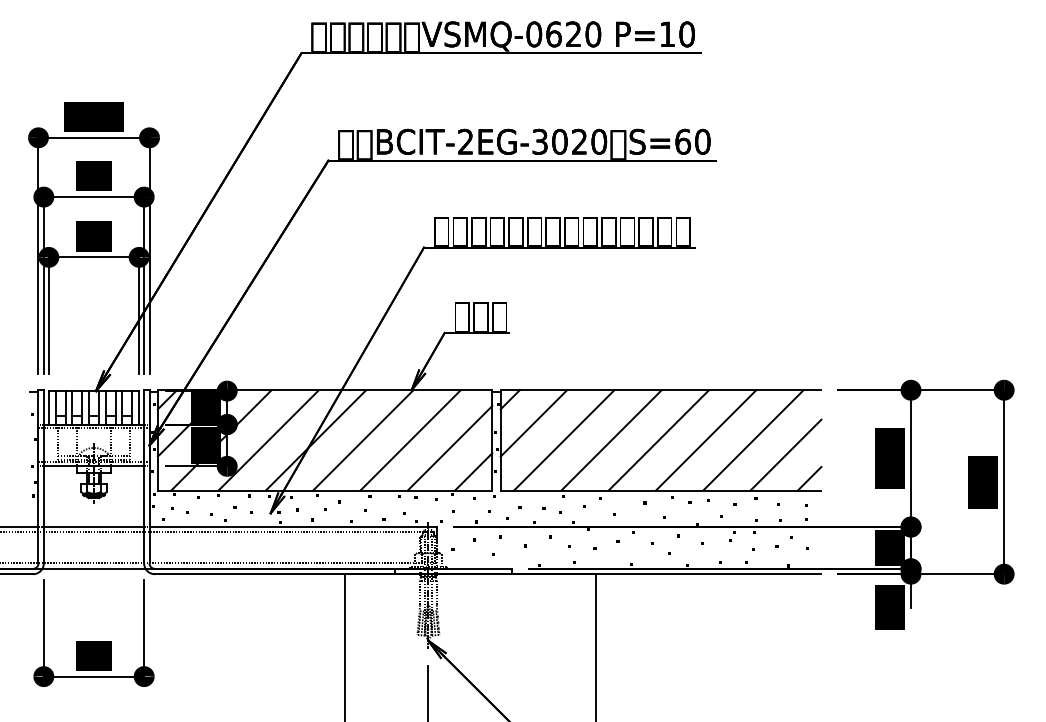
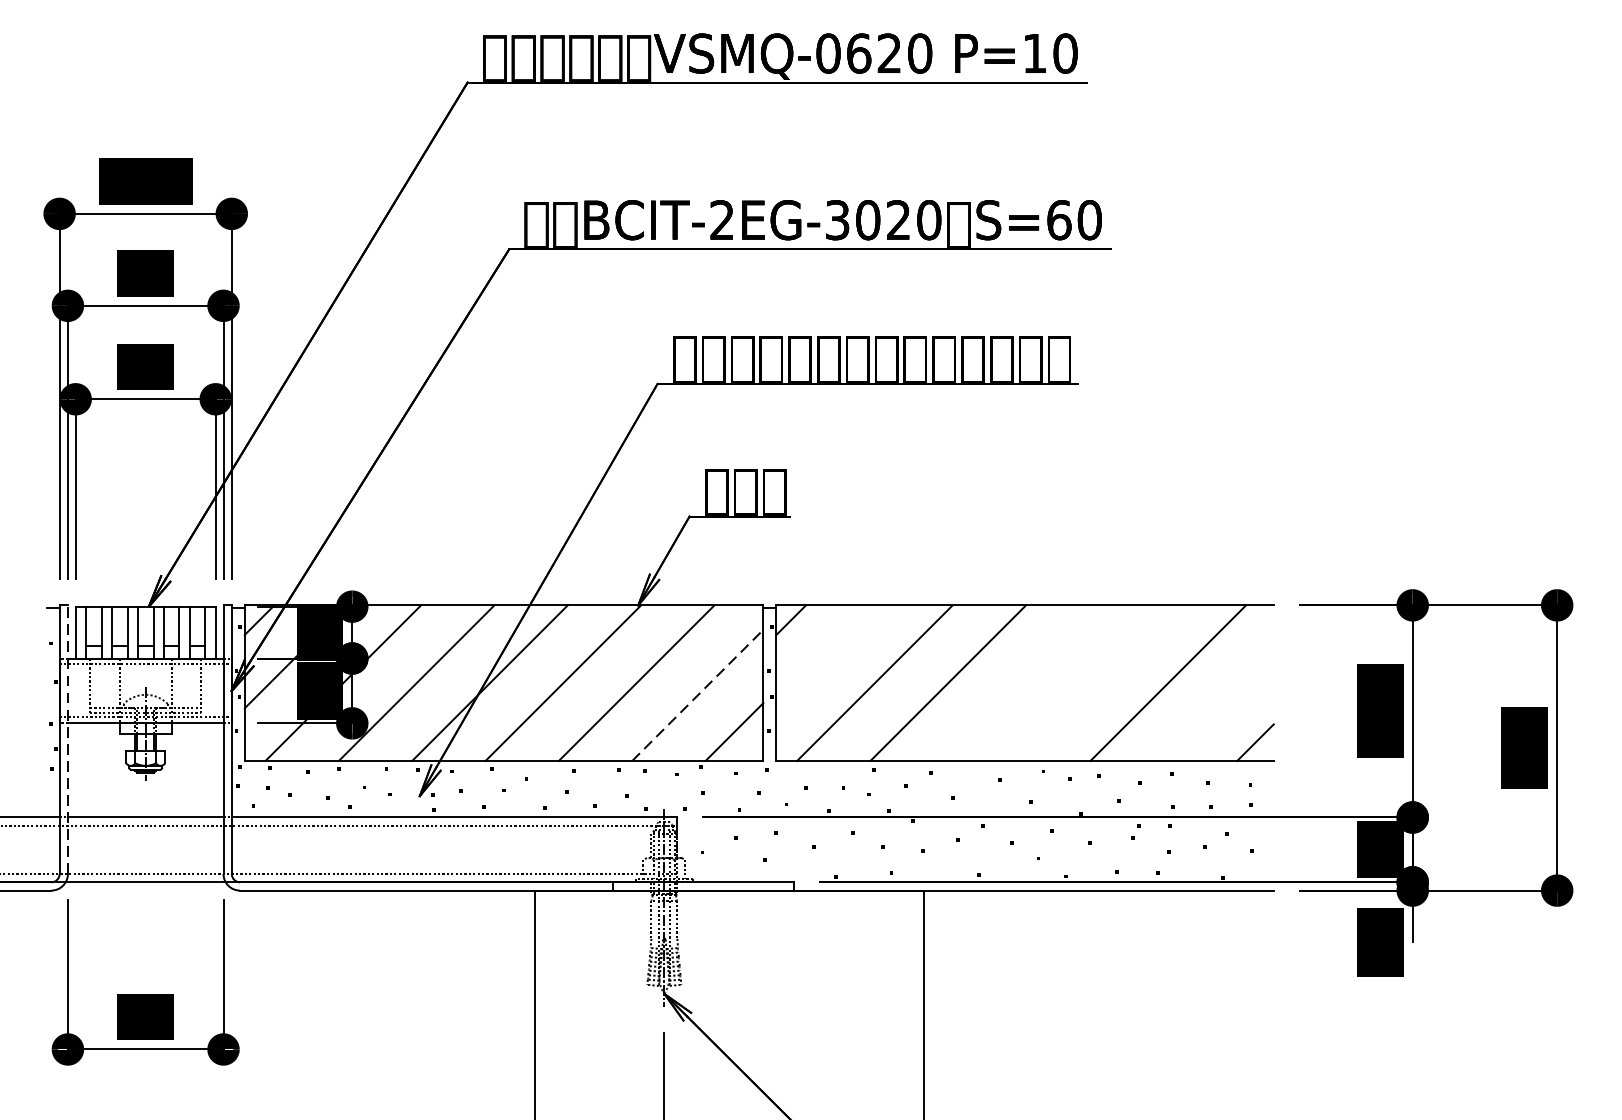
line: (533, 423) -> (827, 656), removed
line: (658, 440) -> (1021, 683), removed
line: (705, 440) -> (1094, 683), removed
line: (450, 448) -> (698, 695), solid -> dashed
line: (785, 454) -> (1218, 704), removed
line: (43, 476) -> (67, 739), solid -> dashed

